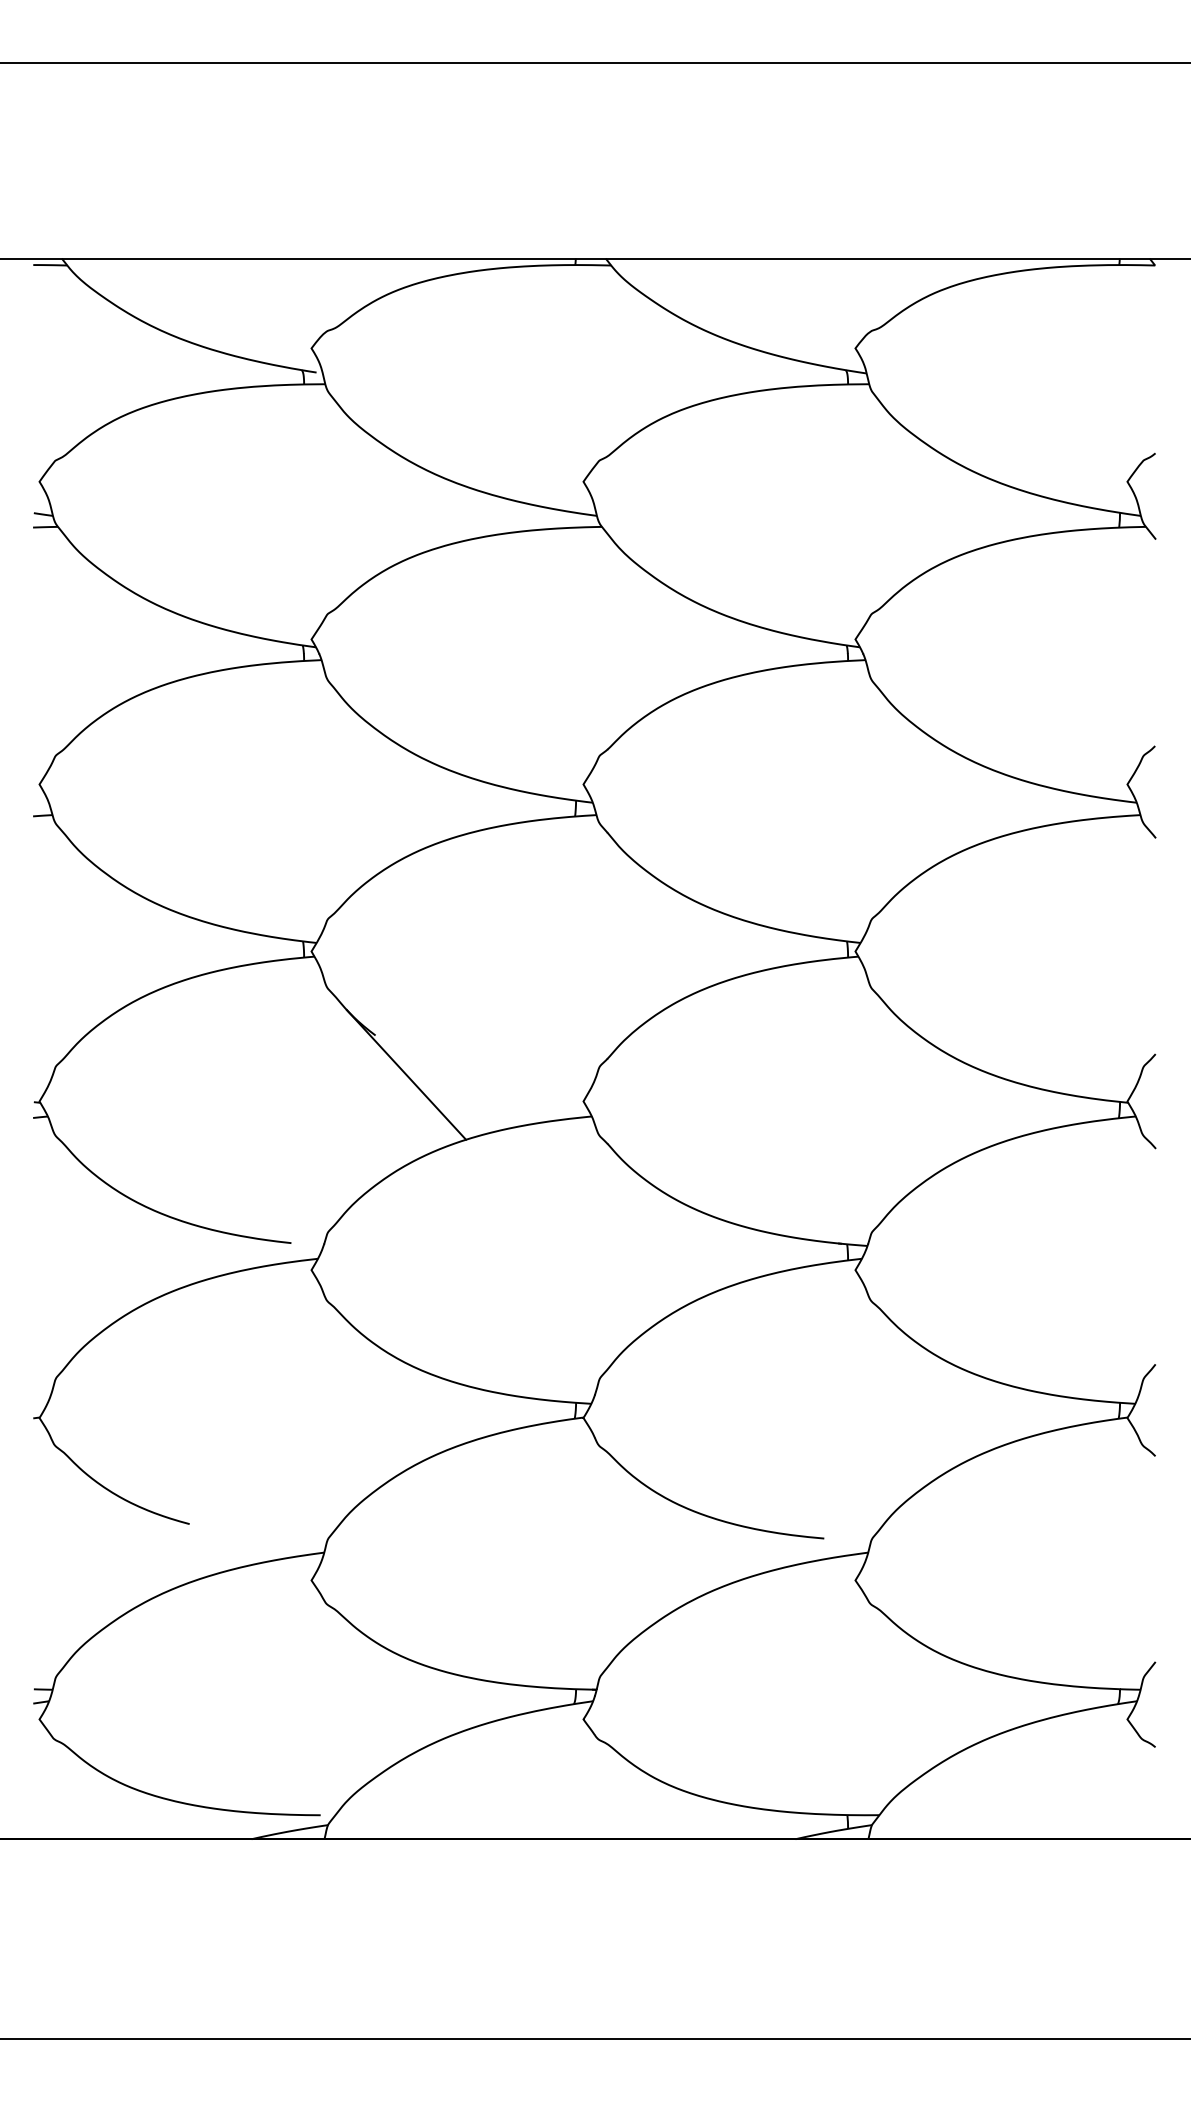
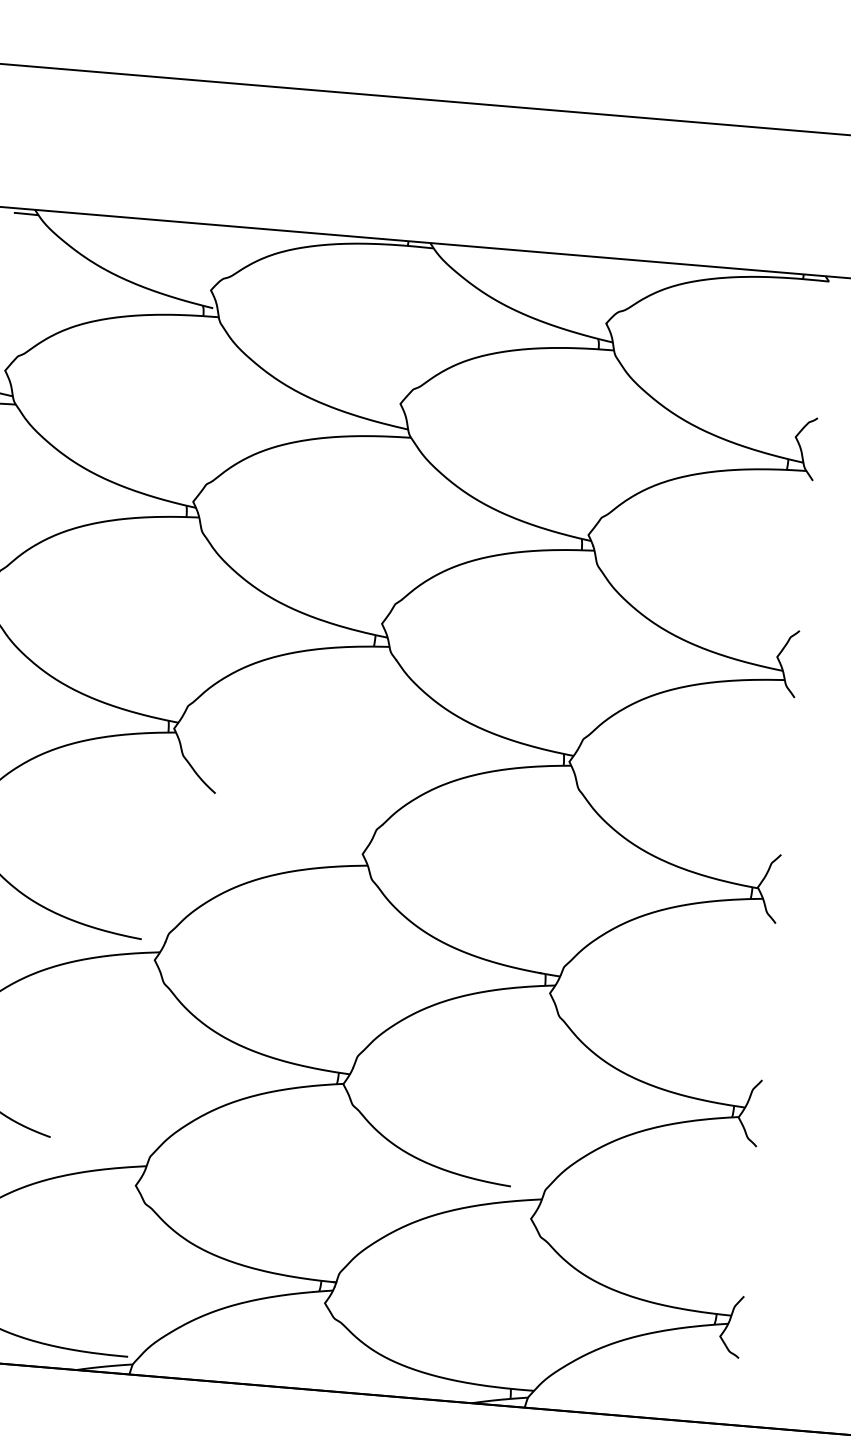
line: (406, 1074) -> (235, 823), removed

